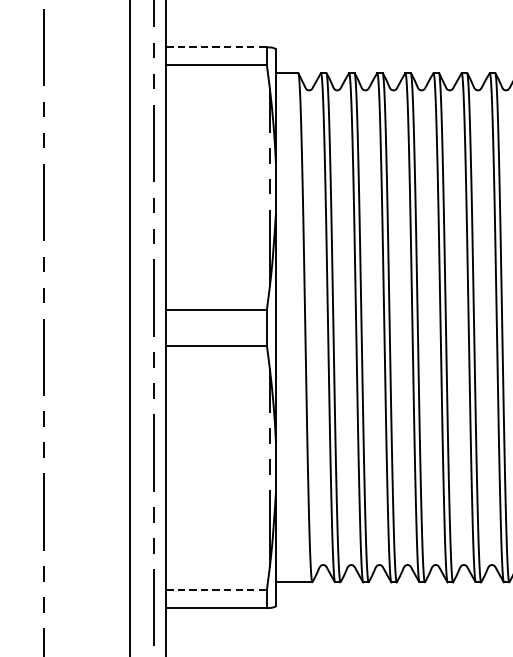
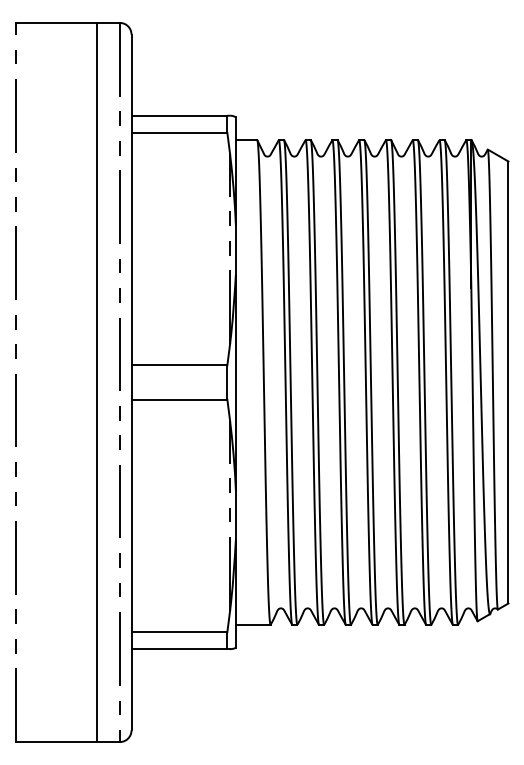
line: (216, 47) -> (179, 115), dashed -> solid
line: (216, 590) -> (179, 632), dashed -> solid

